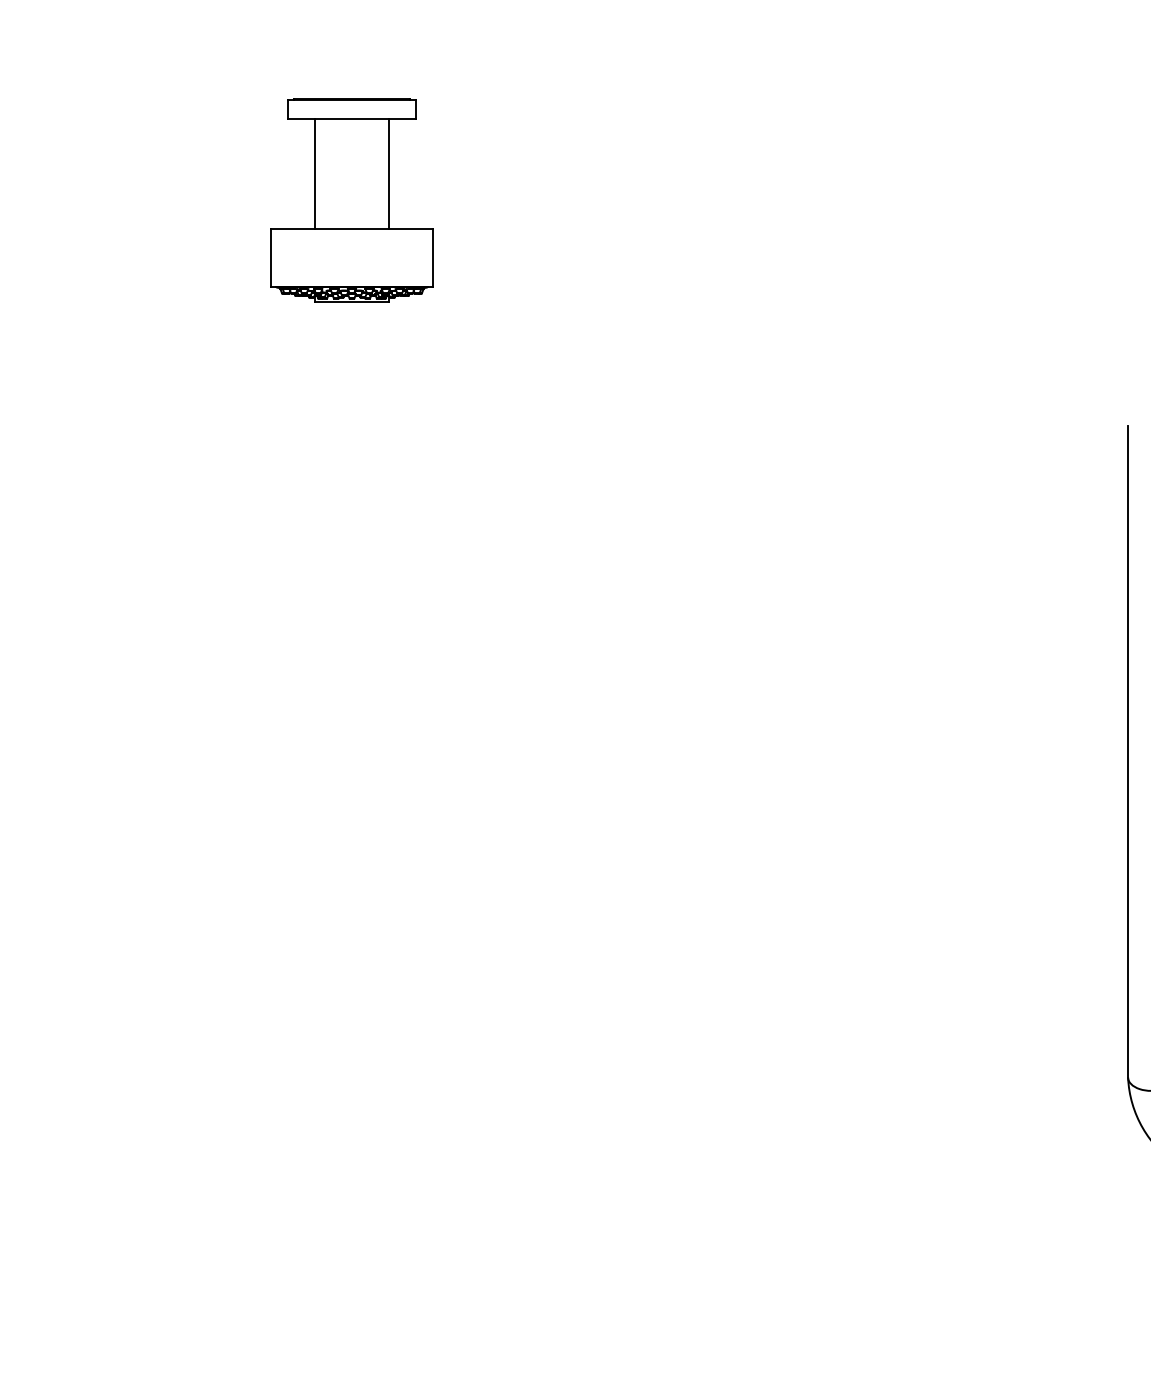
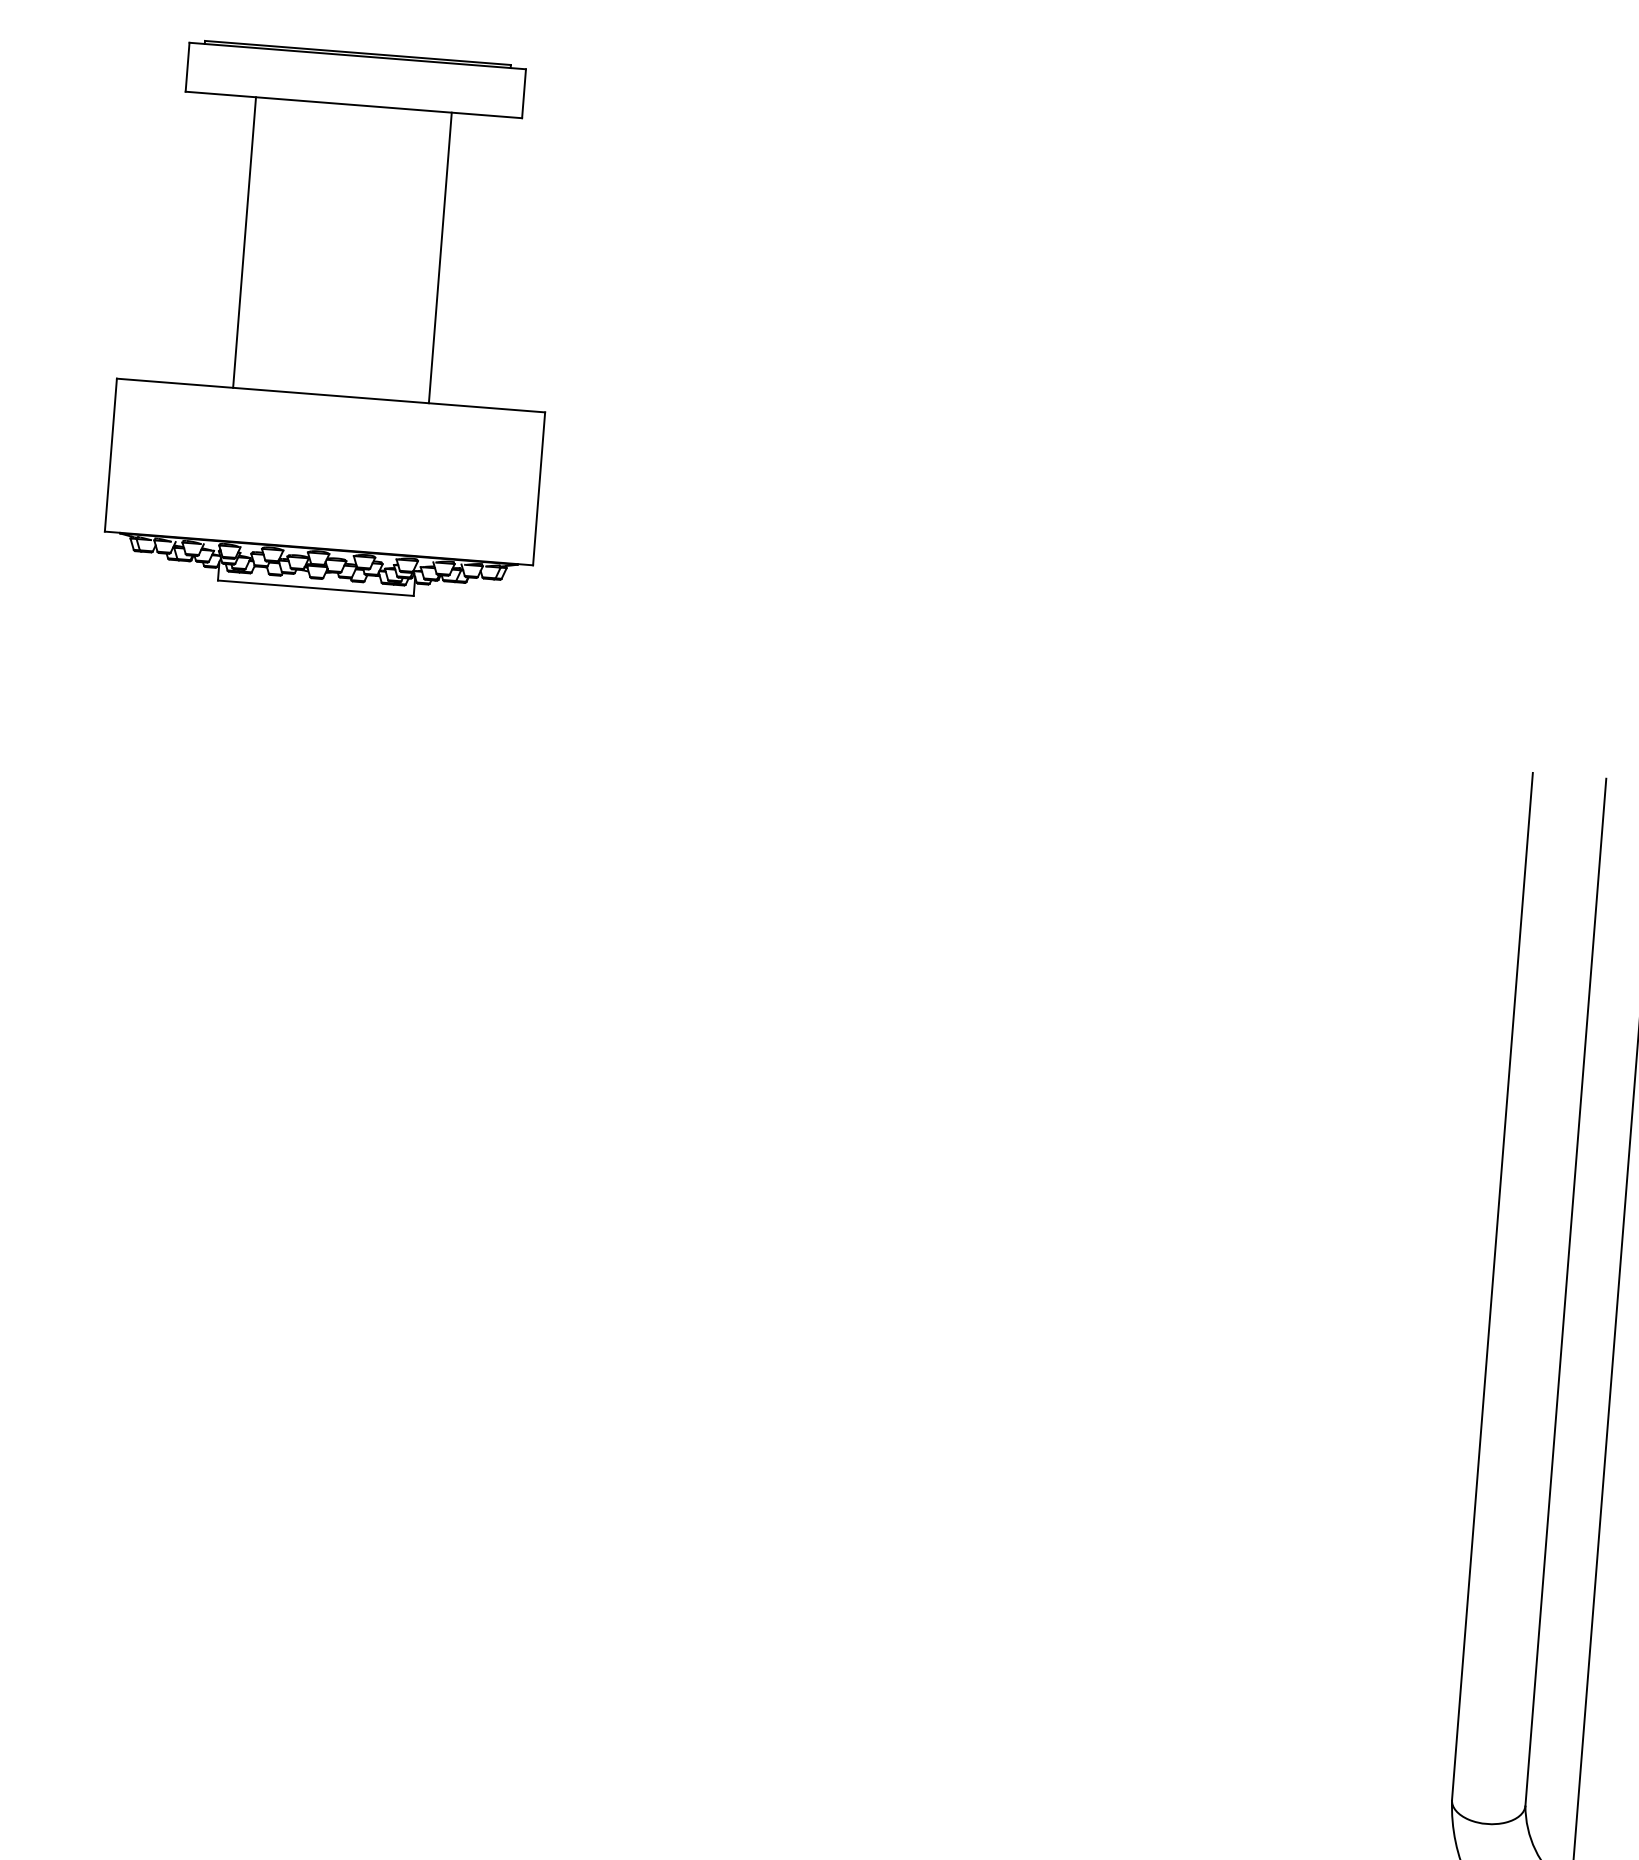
part: (351, 200) -> (336, 320), size x1.67

